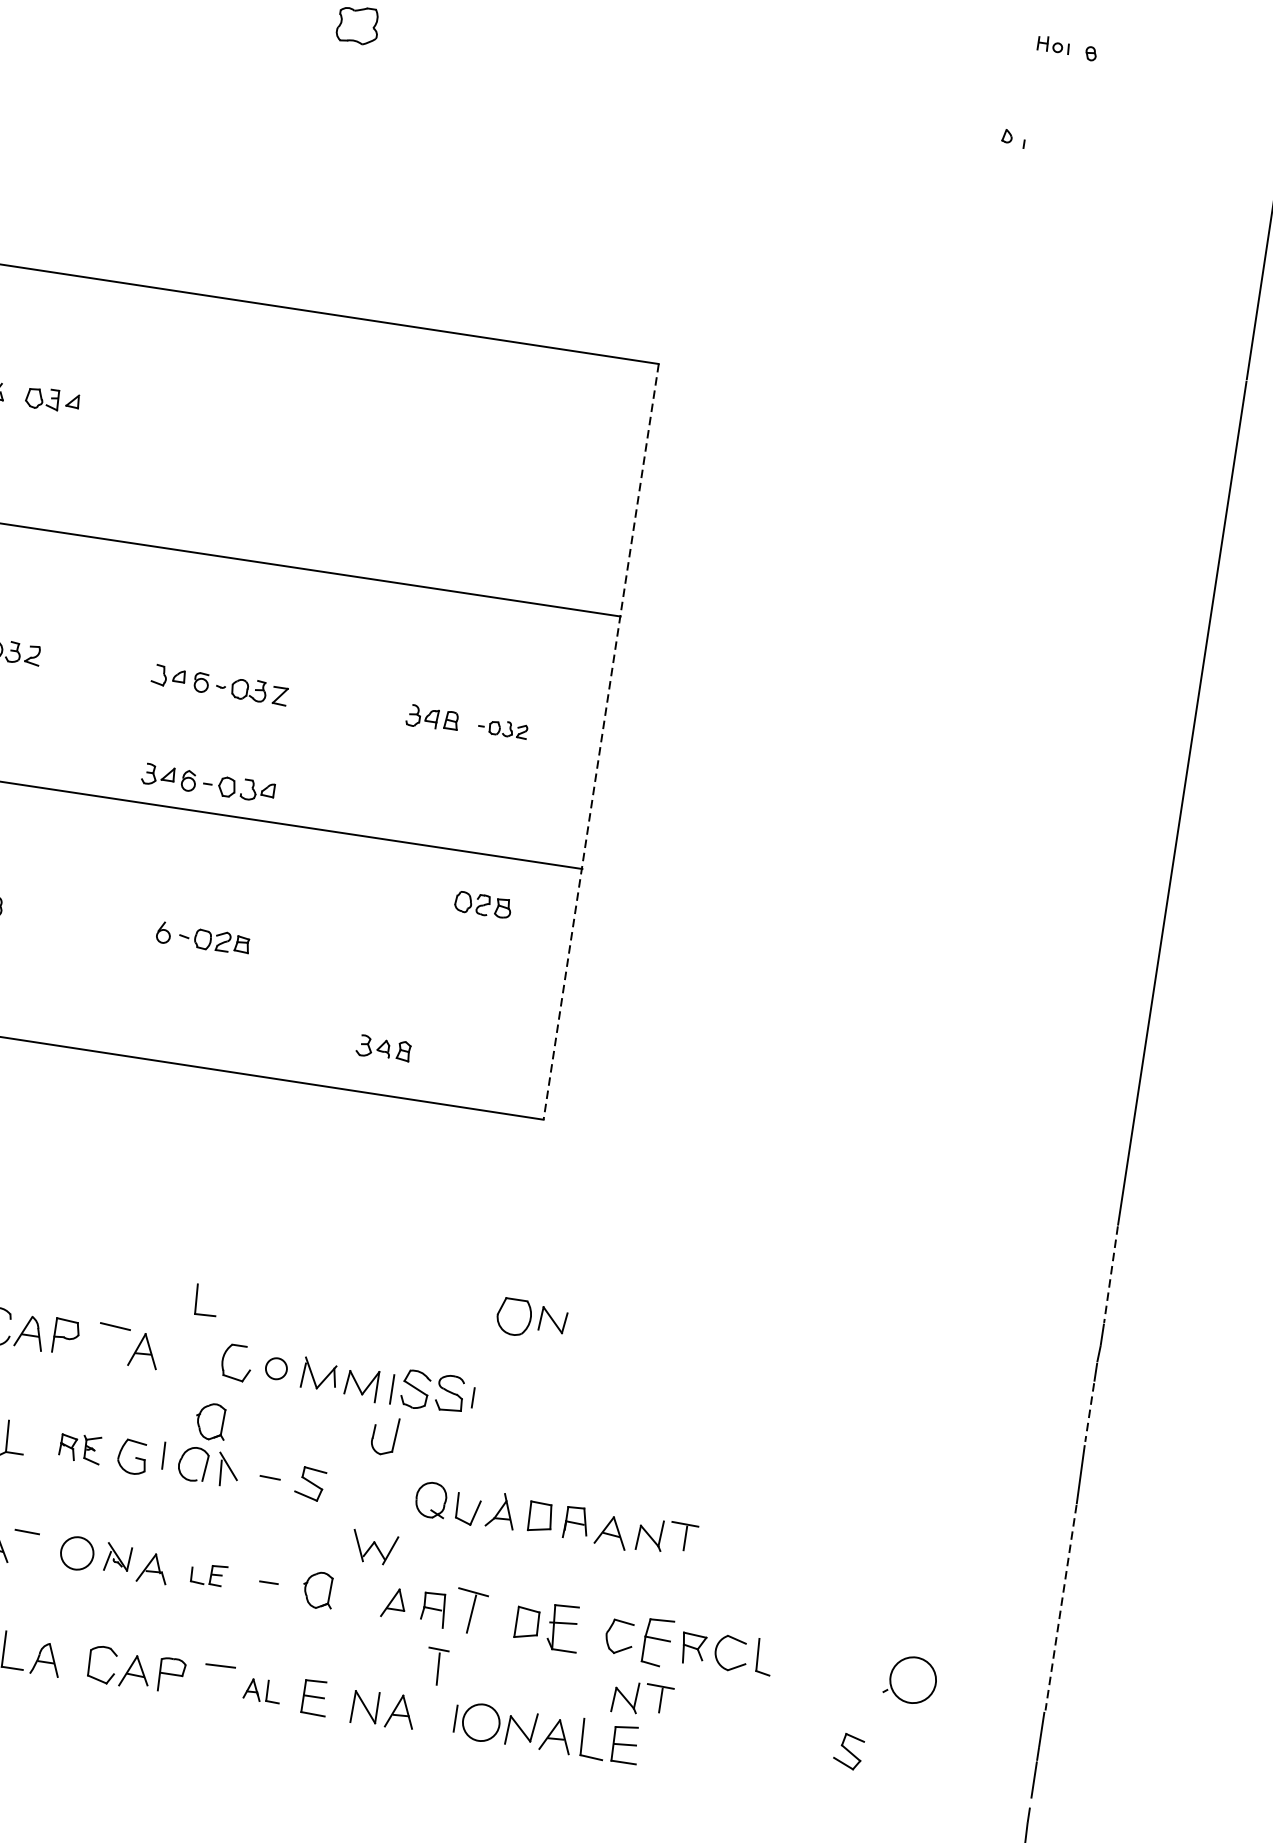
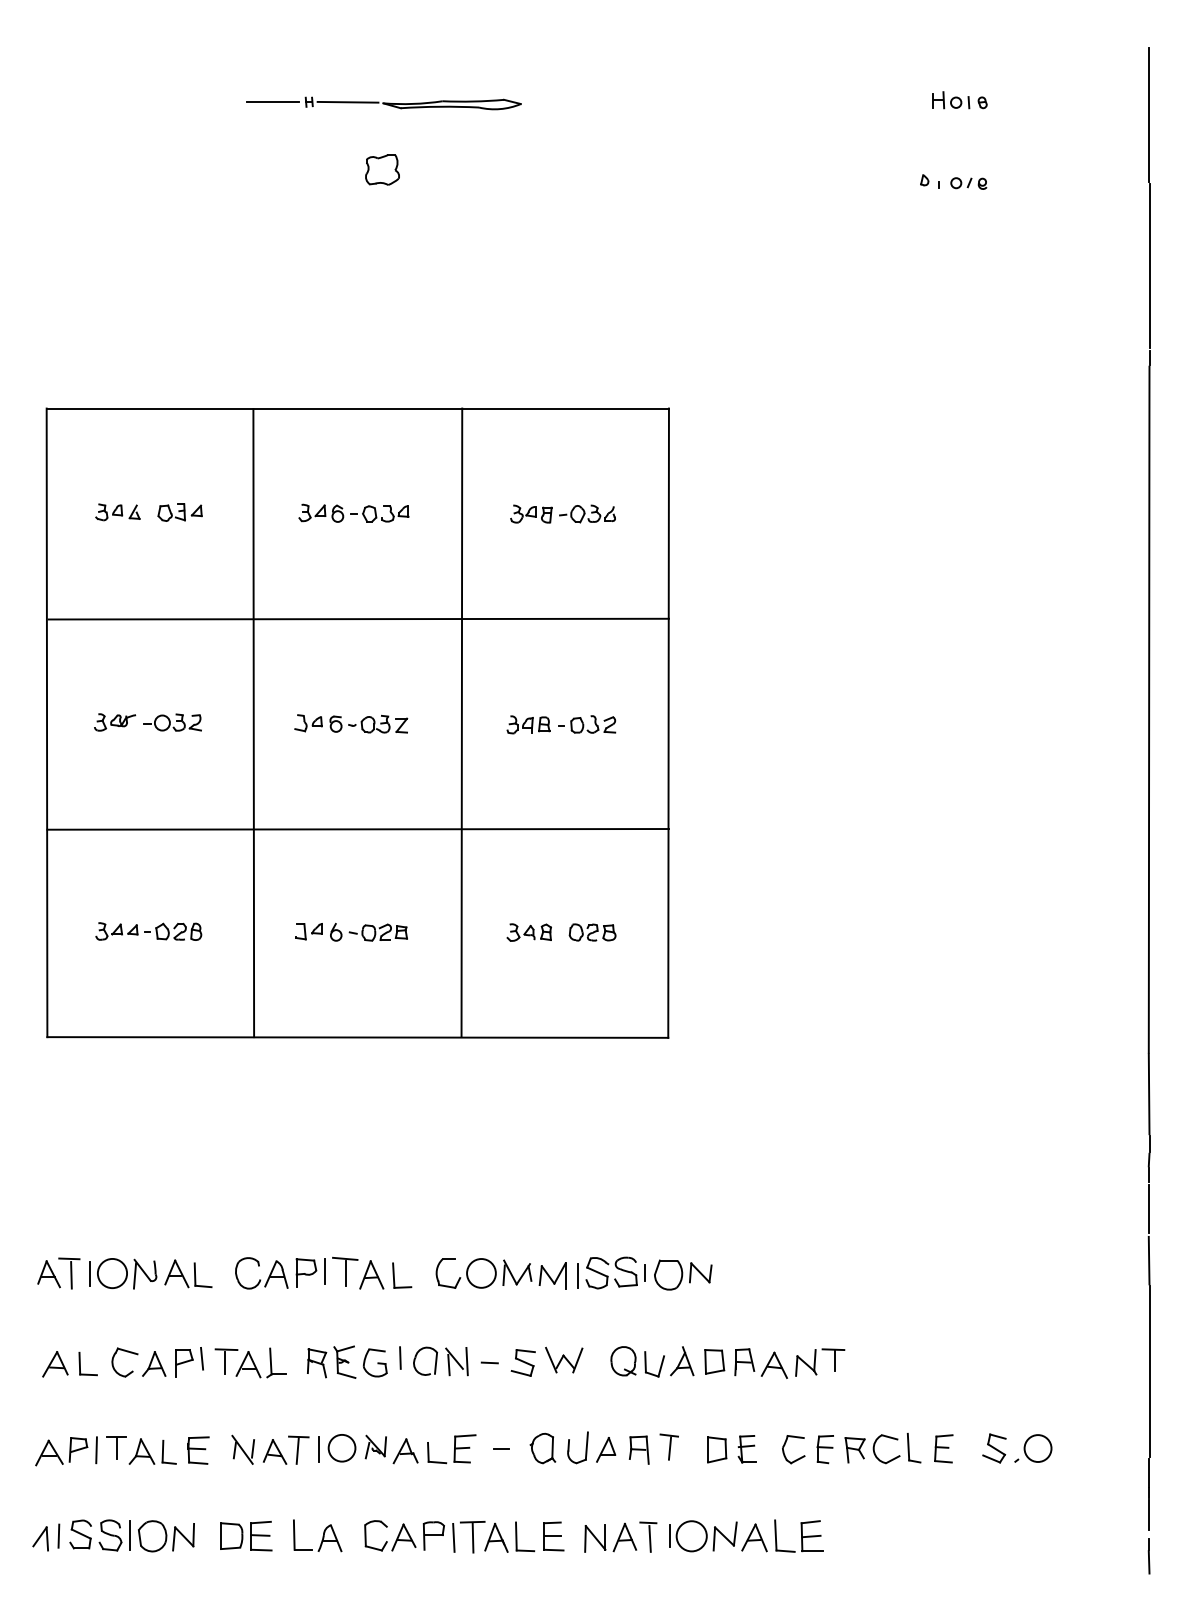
part: (1054, 45) -> (951, 100), size x1.43
part: (1059, 148) -> (968, 183), added
part: (511, 470) -> (562, 513), added
line: (102, 666) -> (253, 723), added
line: (352, 703) -> (461, 722), added
part: (503, 728) -> (587, 724), size x1.43
line: (601, 742) -> (668, 723), dashed -> solid
part: (207, 782) -> (353, 512), moved
part: (483, 904) -> (592, 932), moved
part: (130, 926) -> (308, 931), added
part: (382, 1048) -> (528, 932), moved
line: (1111, 1275) -> (1149, 1094), dashed -> solid
part: (197, 1299) -> (394, 1275), moved
part: (532, 1319) -> (683, 1274), moved
line: (88, 1337) -> (324, 1271), added
line: (113, 1344) -> (345, 1273), added
circle: (276, 1368) -> (481, 1273), size x1.67
line: (1089, 1413) -> (1148, 1209), dashed -> solid
part: (210, 1421) -> (434, 1324), removed
part: (374, 1434) -> (569, 1447), moved
part: (80, 1447) -> (331, 1361), size x1.43
line: (242, 1471) -> (466, 1361), added
part: (374, 1547) -> (564, 1359), moved
line: (23, 1548) -> (297, 1450), added
line: (49, 1550) -> (319, 1449), added
part: (208, 1574) -> (451, 1449), size x1.67
line: (1061, 1607) -> (1149, 1371), dashed -> solid
part: (469, 1610) -> (668, 1446), size x0.71
part: (562, 1628) -> (746, 1449), size x0.71
part: (656, 1642) -> (824, 1449), size x0.71
part: (799, 1662) -> (943, 1448), added
part: (436, 1665) -> (648, 1536), moved
line: (194, 1680) -> (453, 1537), added
circle: (912, 1680) -> (1037, 1448), size x0.71
line: (217, 1684) -> (472, 1537), added
part: (262, 1689) -> (509, 1536), size x1.67
part: (642, 1699) -> (820, 1497), removed
part: (848, 1751) -> (994, 1448), moved

